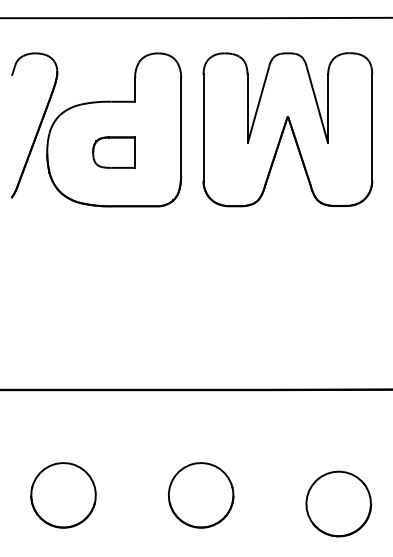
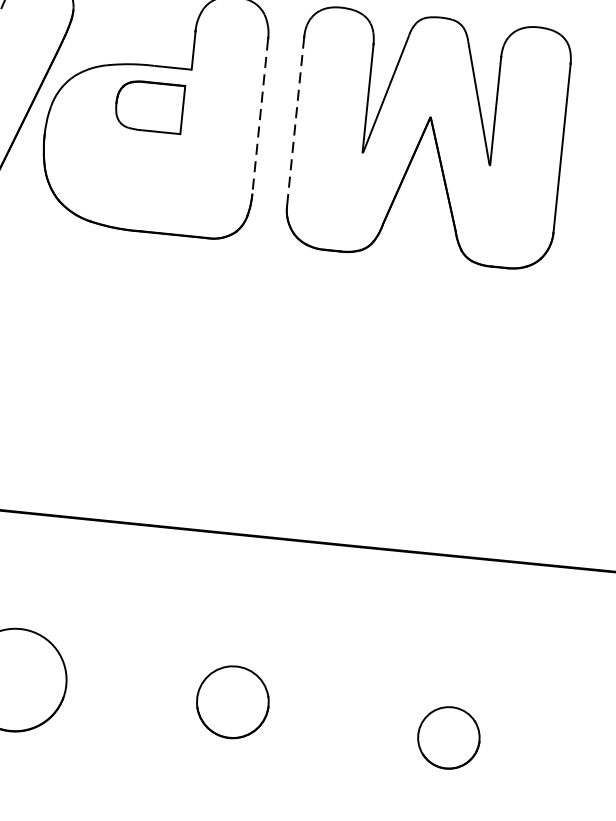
line: (181, 126) -> (260, 116), solid -> dashed
line: (203, 127) -> (295, 121), solid -> dashed
part: (113, 152) -> (148, 106), moved
part: (201, 495) -> (233, 702), size x0.7
part: (338, 503) -> (448, 737), size x0.6

